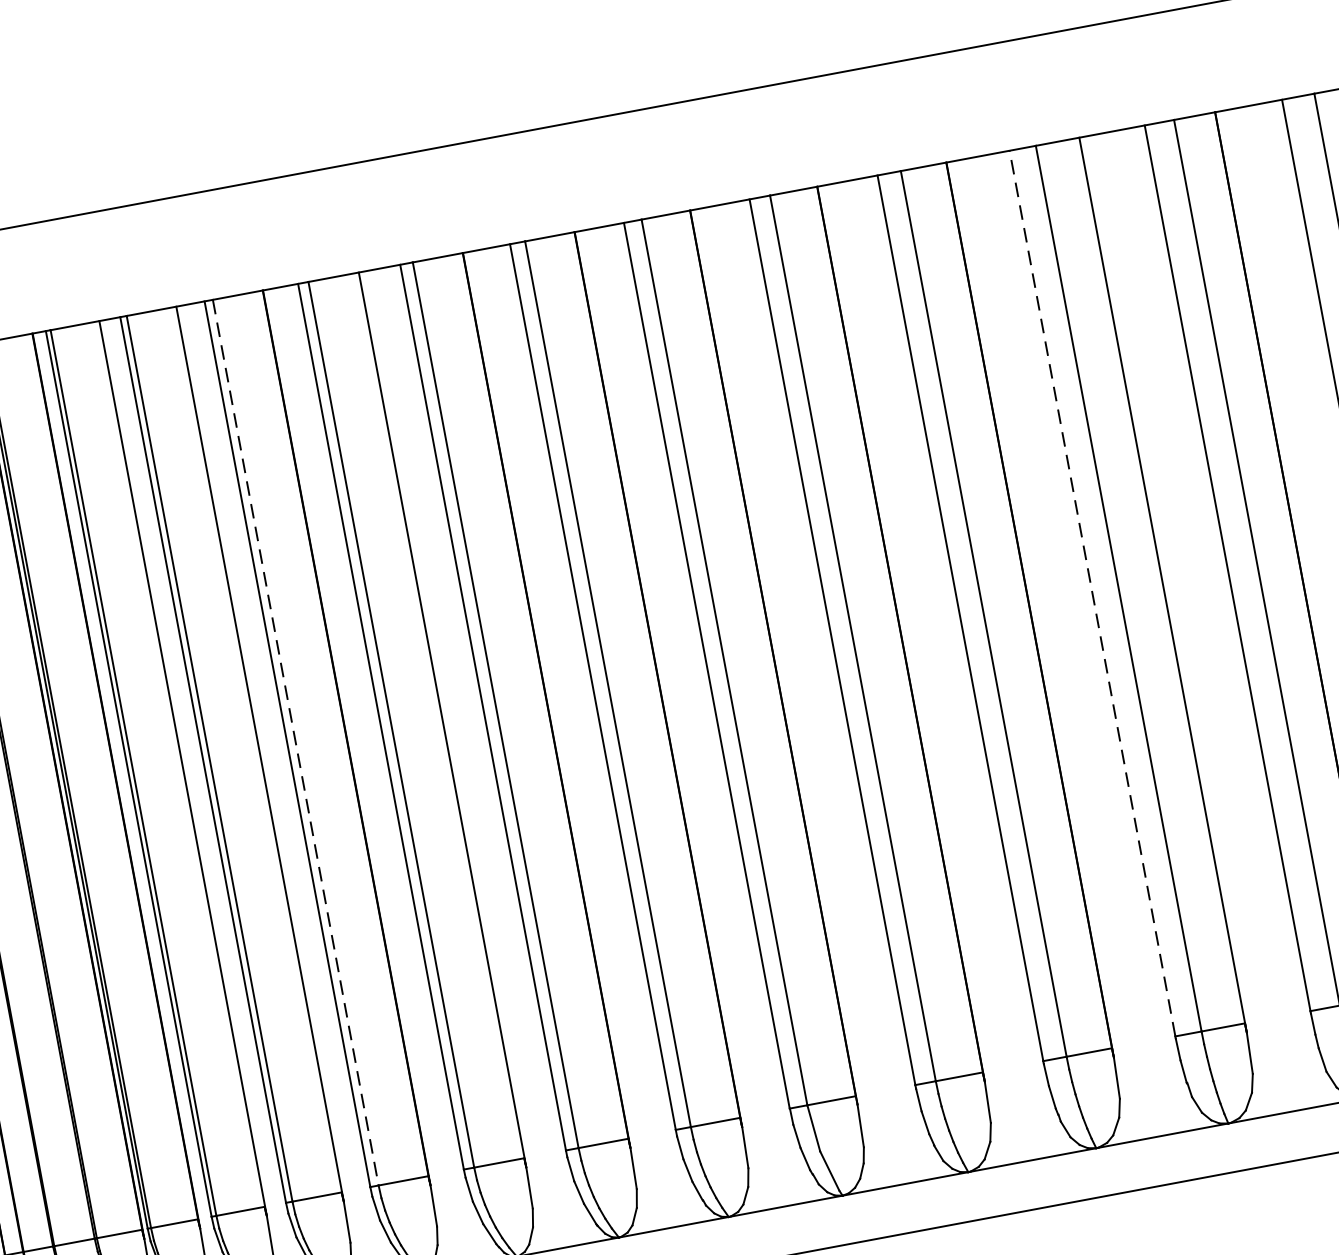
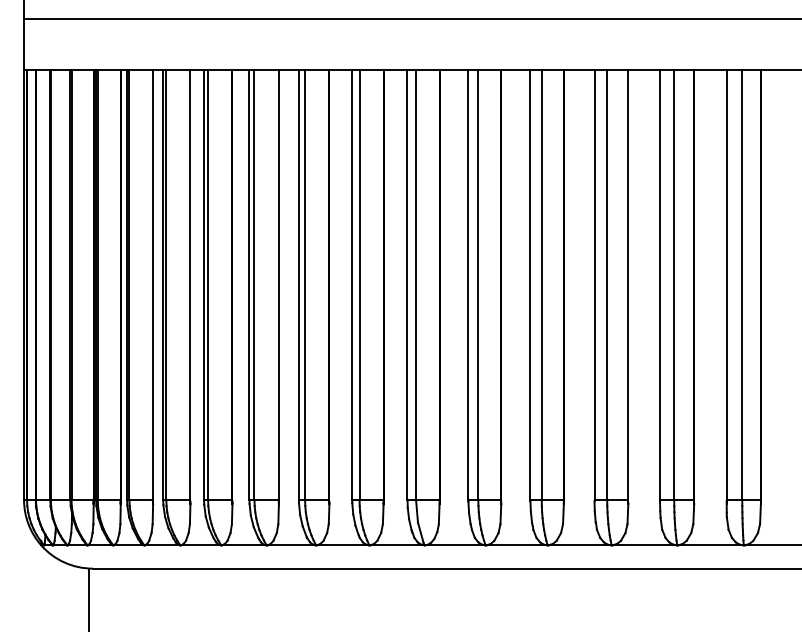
line: (1092, 594) -> (594, 285), dashed -> solid
line: (296, 743) -> (208, 285), dashed -> solid

